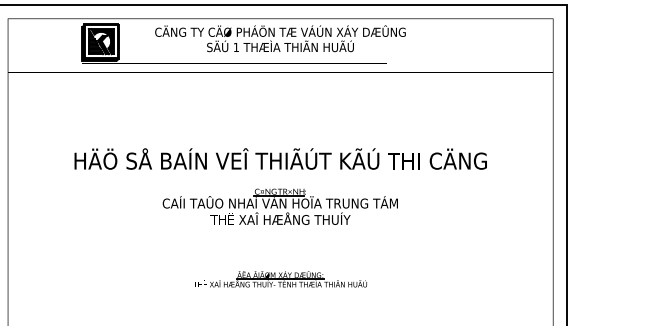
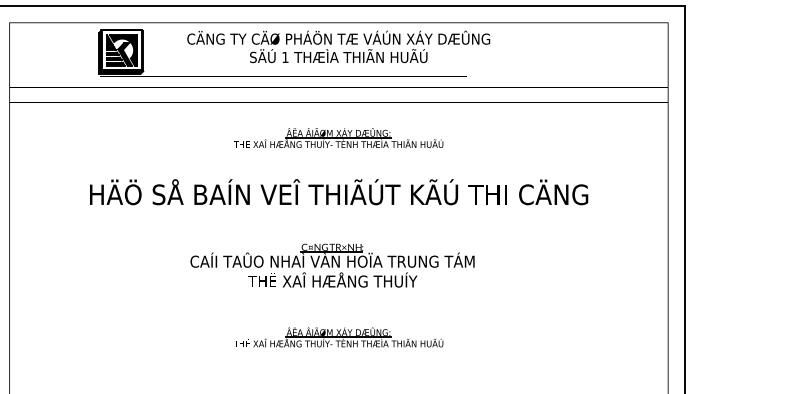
part: (280, 114) -> (338, 138), added
part: (279, 206) -> (331, 265), moved

